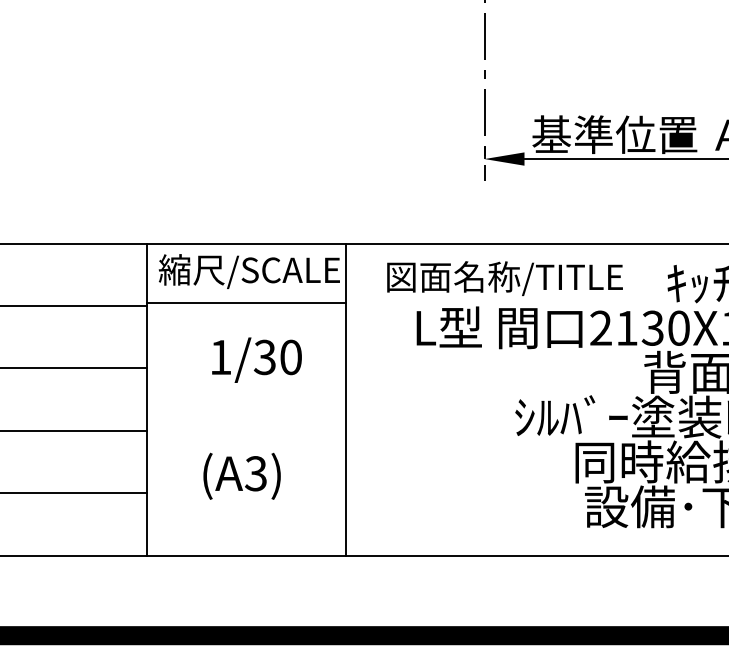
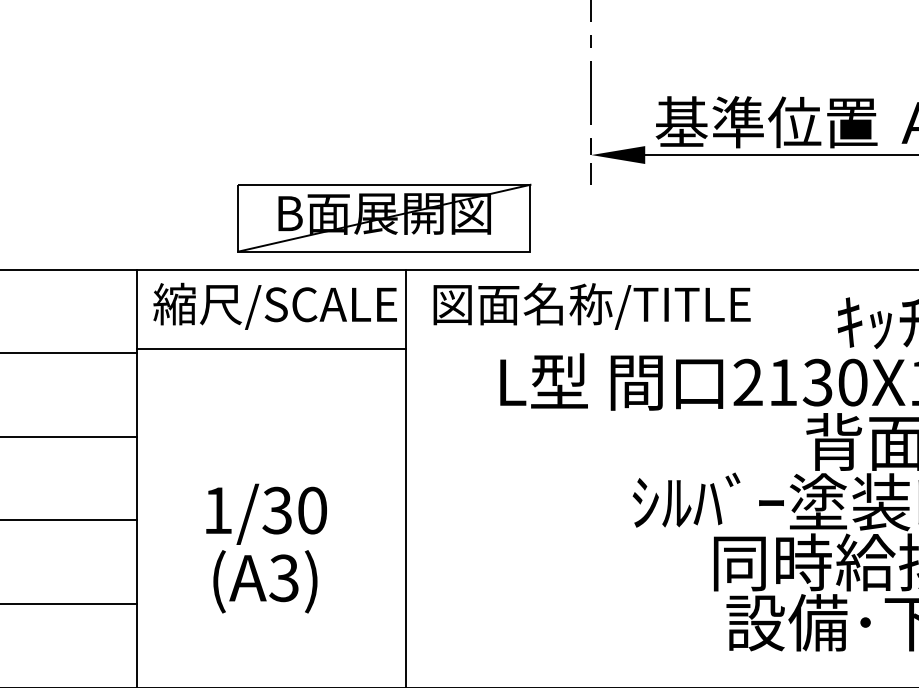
part: (330, 205) -> (384, 217), added
text: (504, 278) -> (591, 306), moved
text: (256, 359) -> (265, 513), moved

